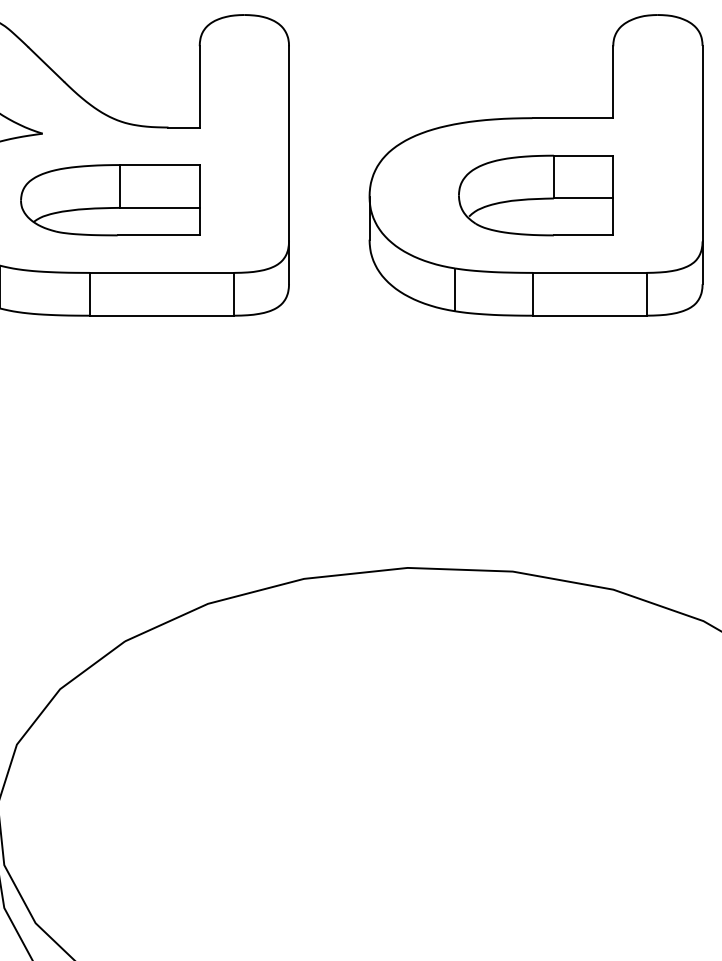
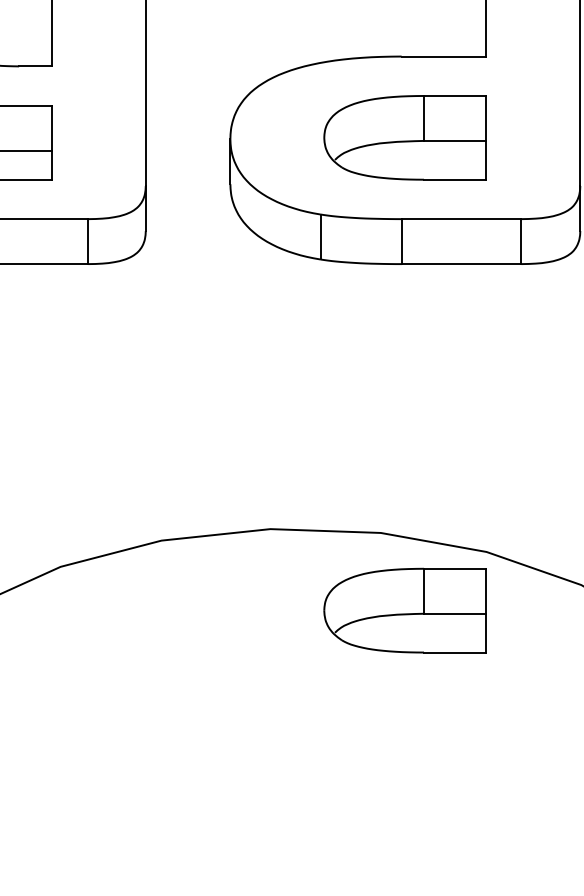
part: (535, 645) -> (404, 610), added

